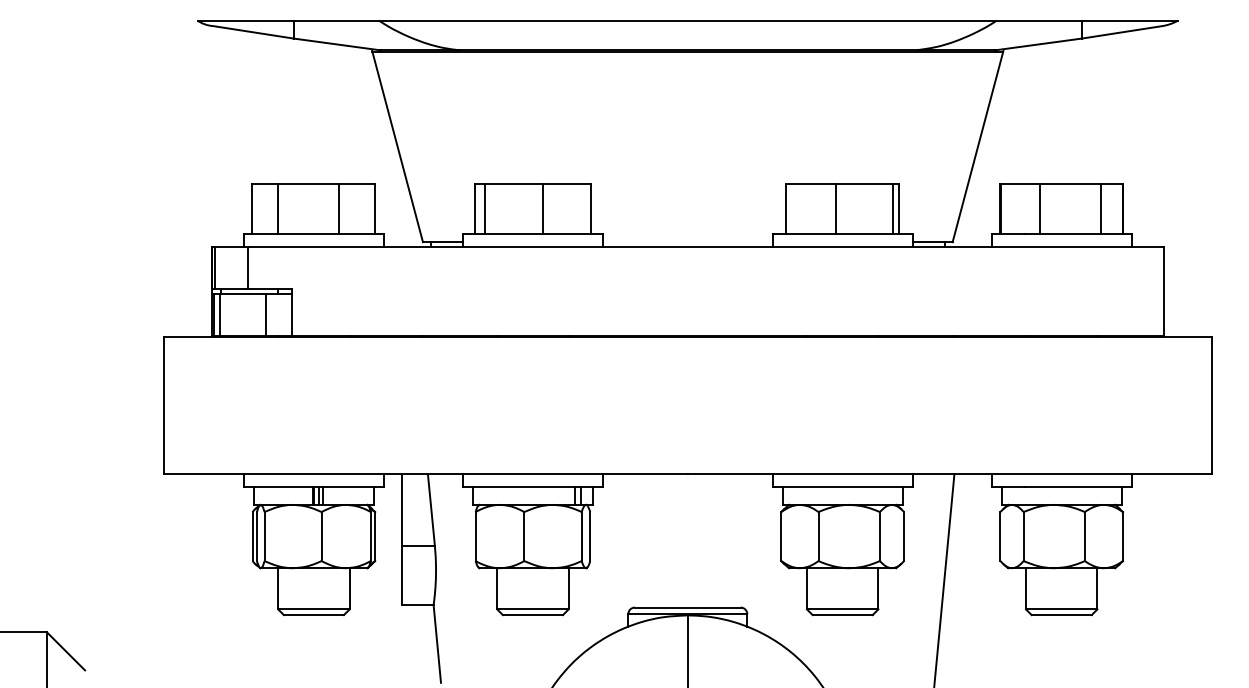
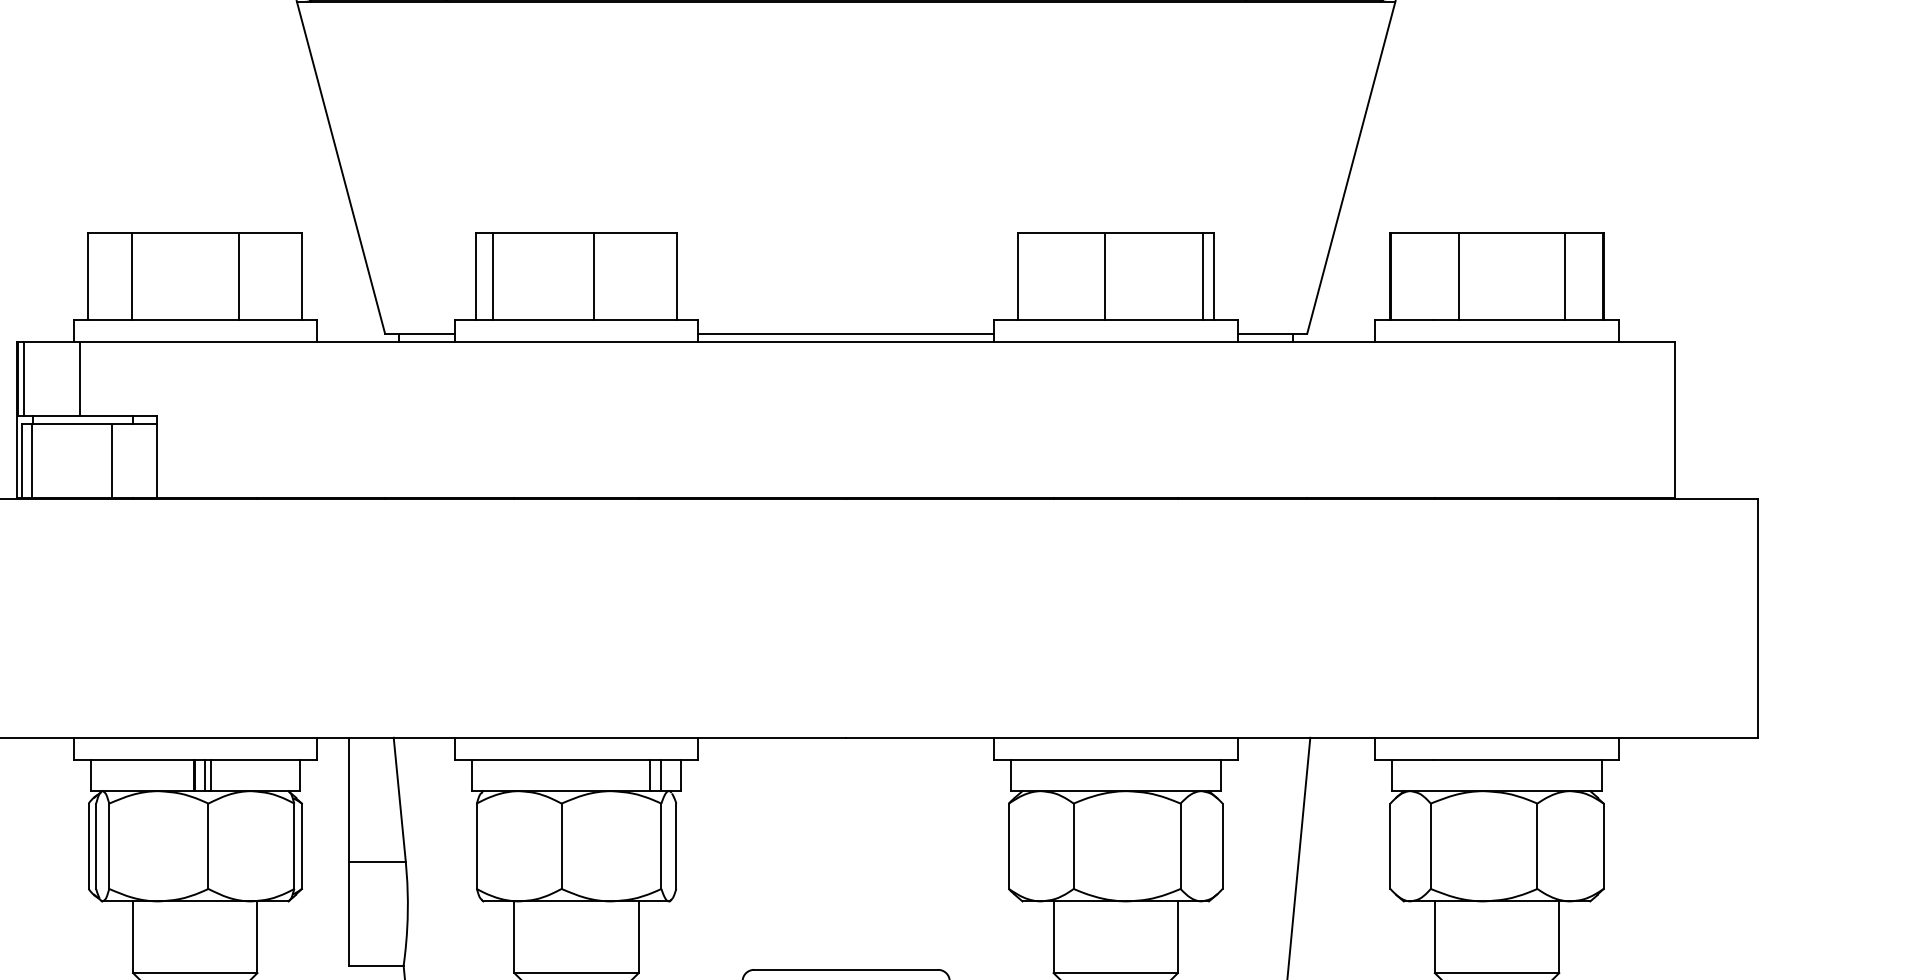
line: (687, 242) -> (845, 334), added

